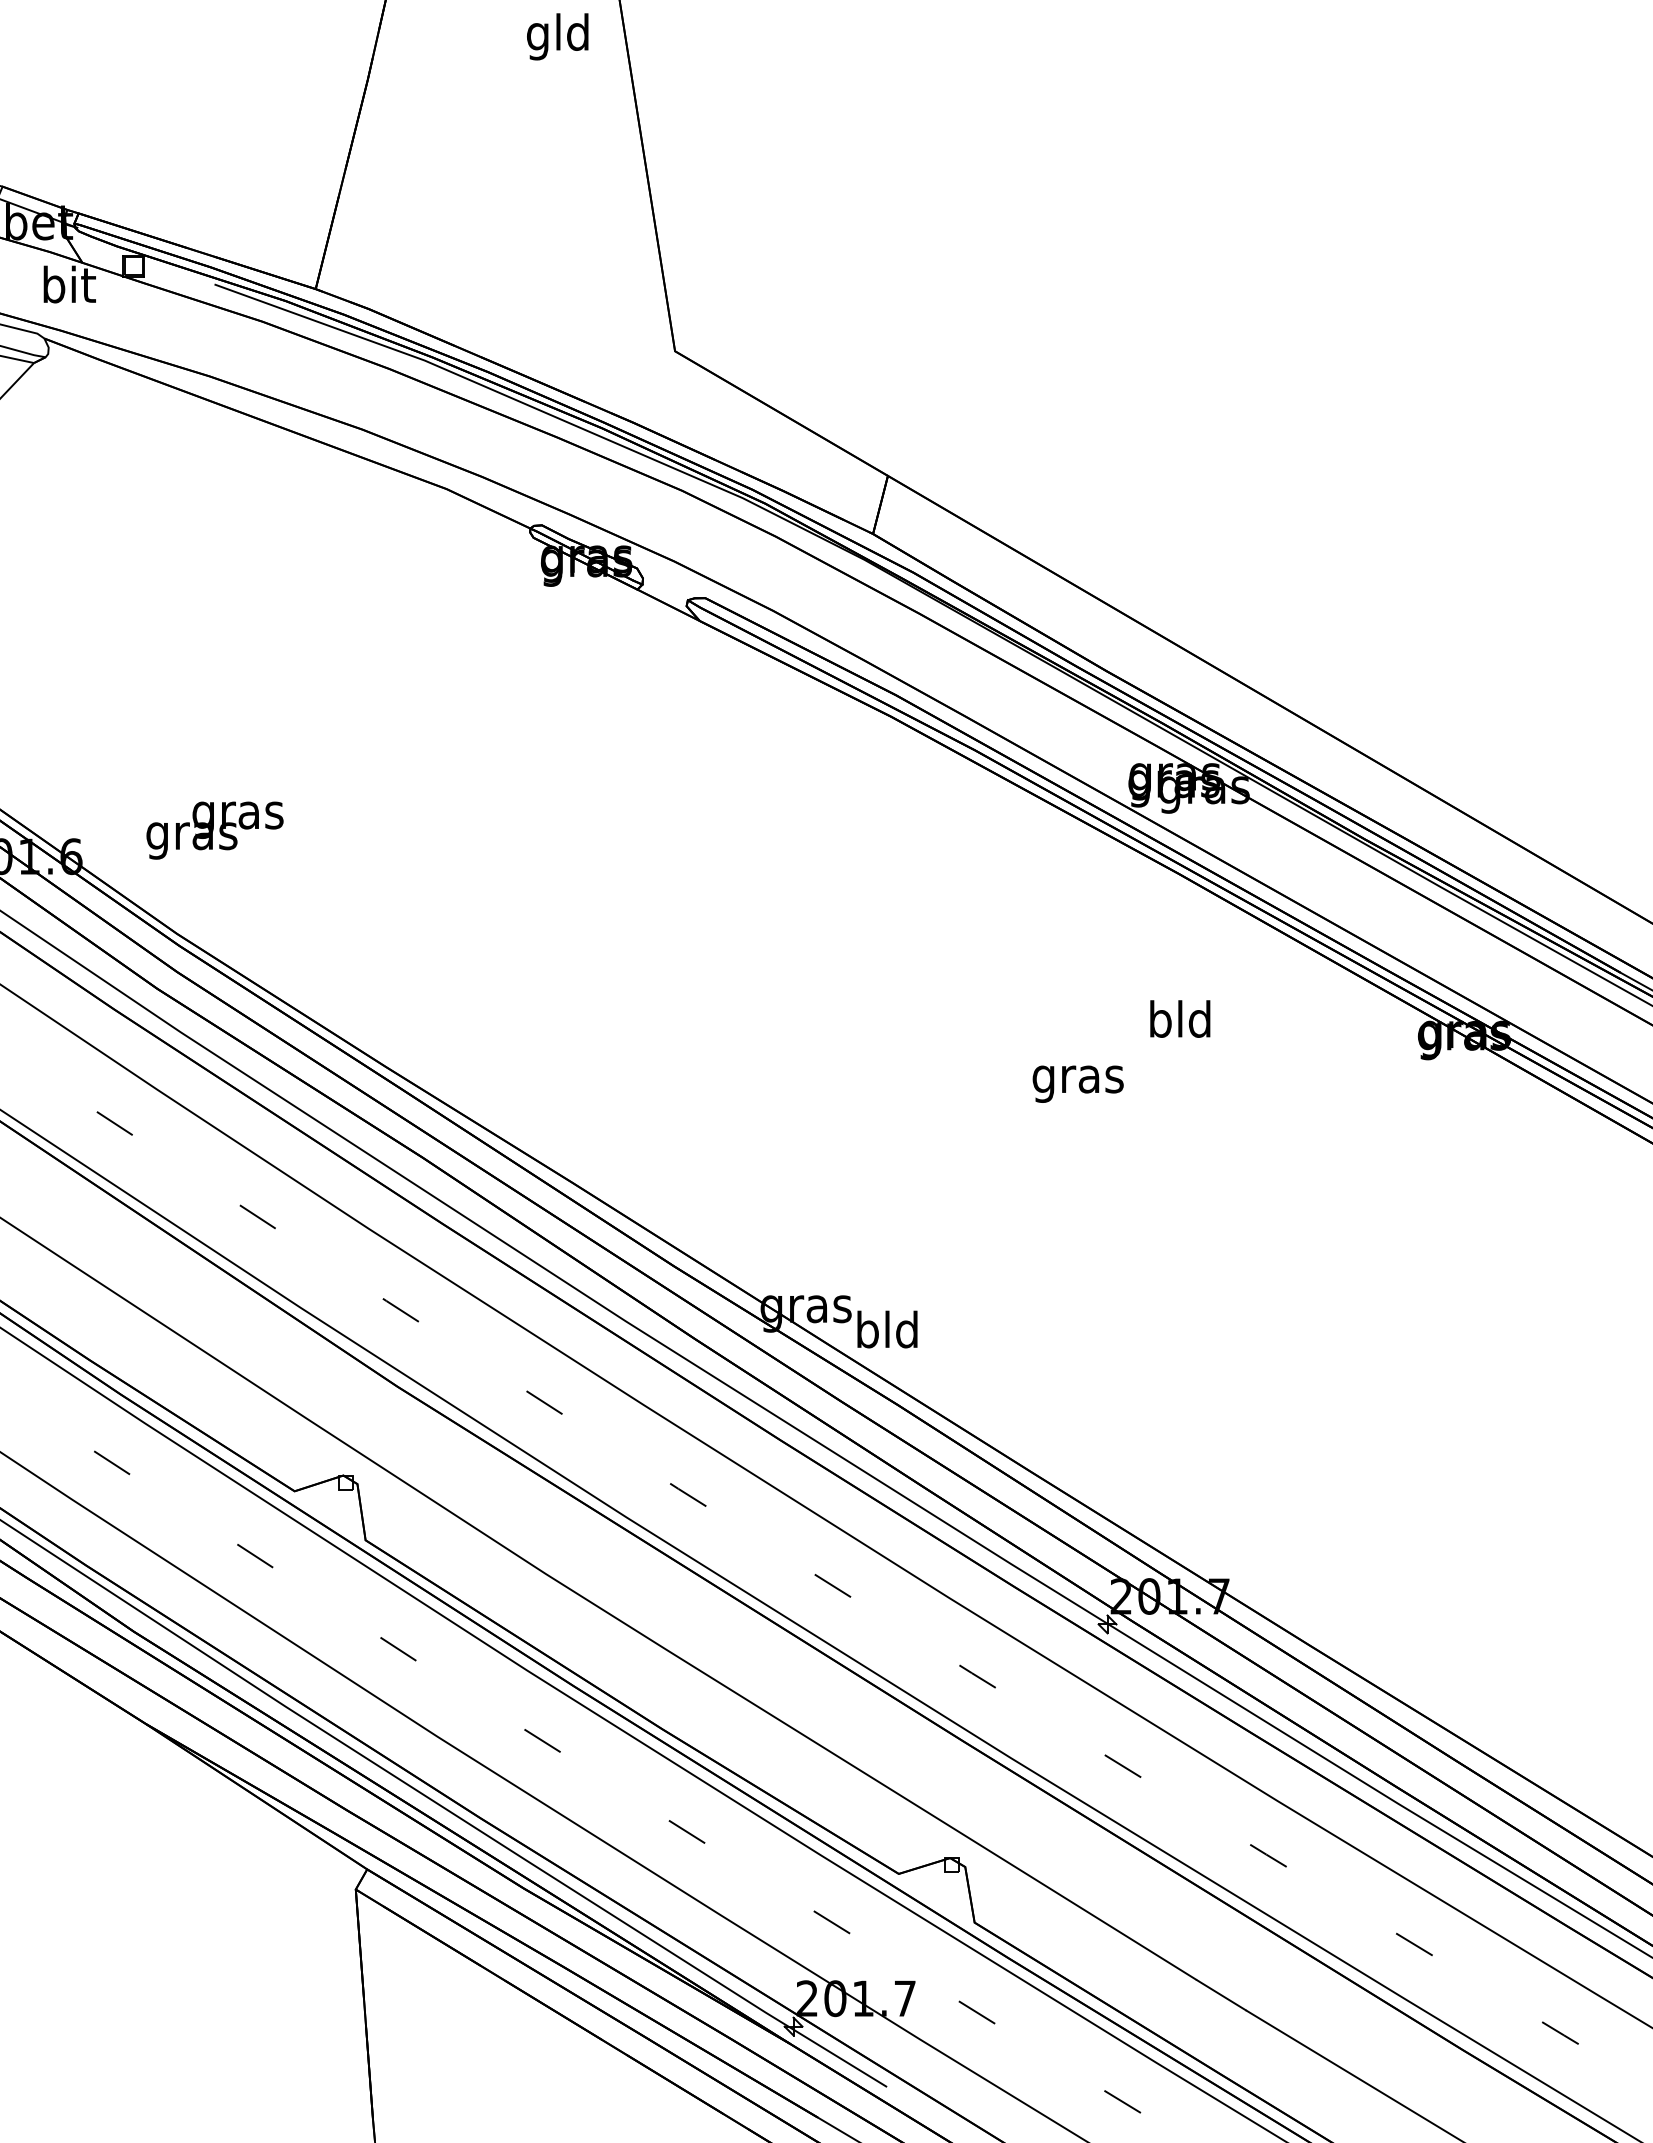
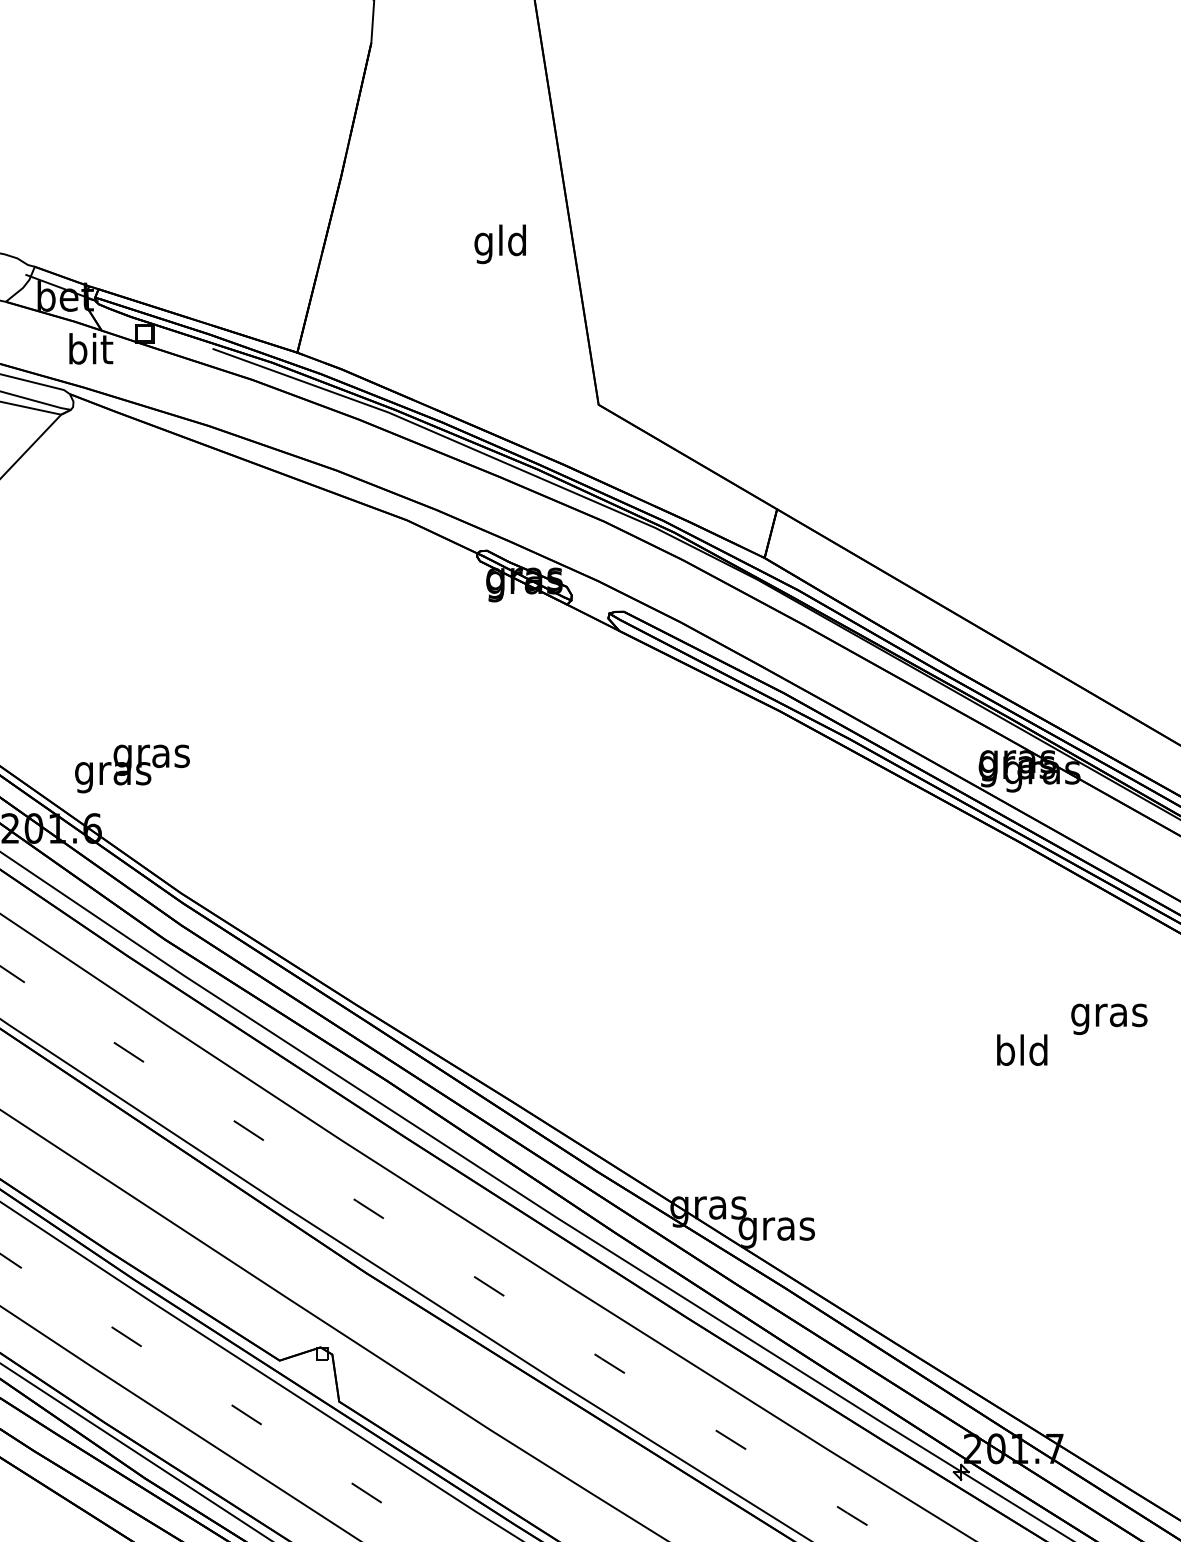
text: (557, 36) -> (500, 244), moved
text: (214, 830) -> (132, 768), moved
text: (1180, 1018) -> (1022, 1049), moved
text: (1077, 1083) -> (1108, 1018), moved
text: (887, 1333) -> (776, 1228), bld -> gras

